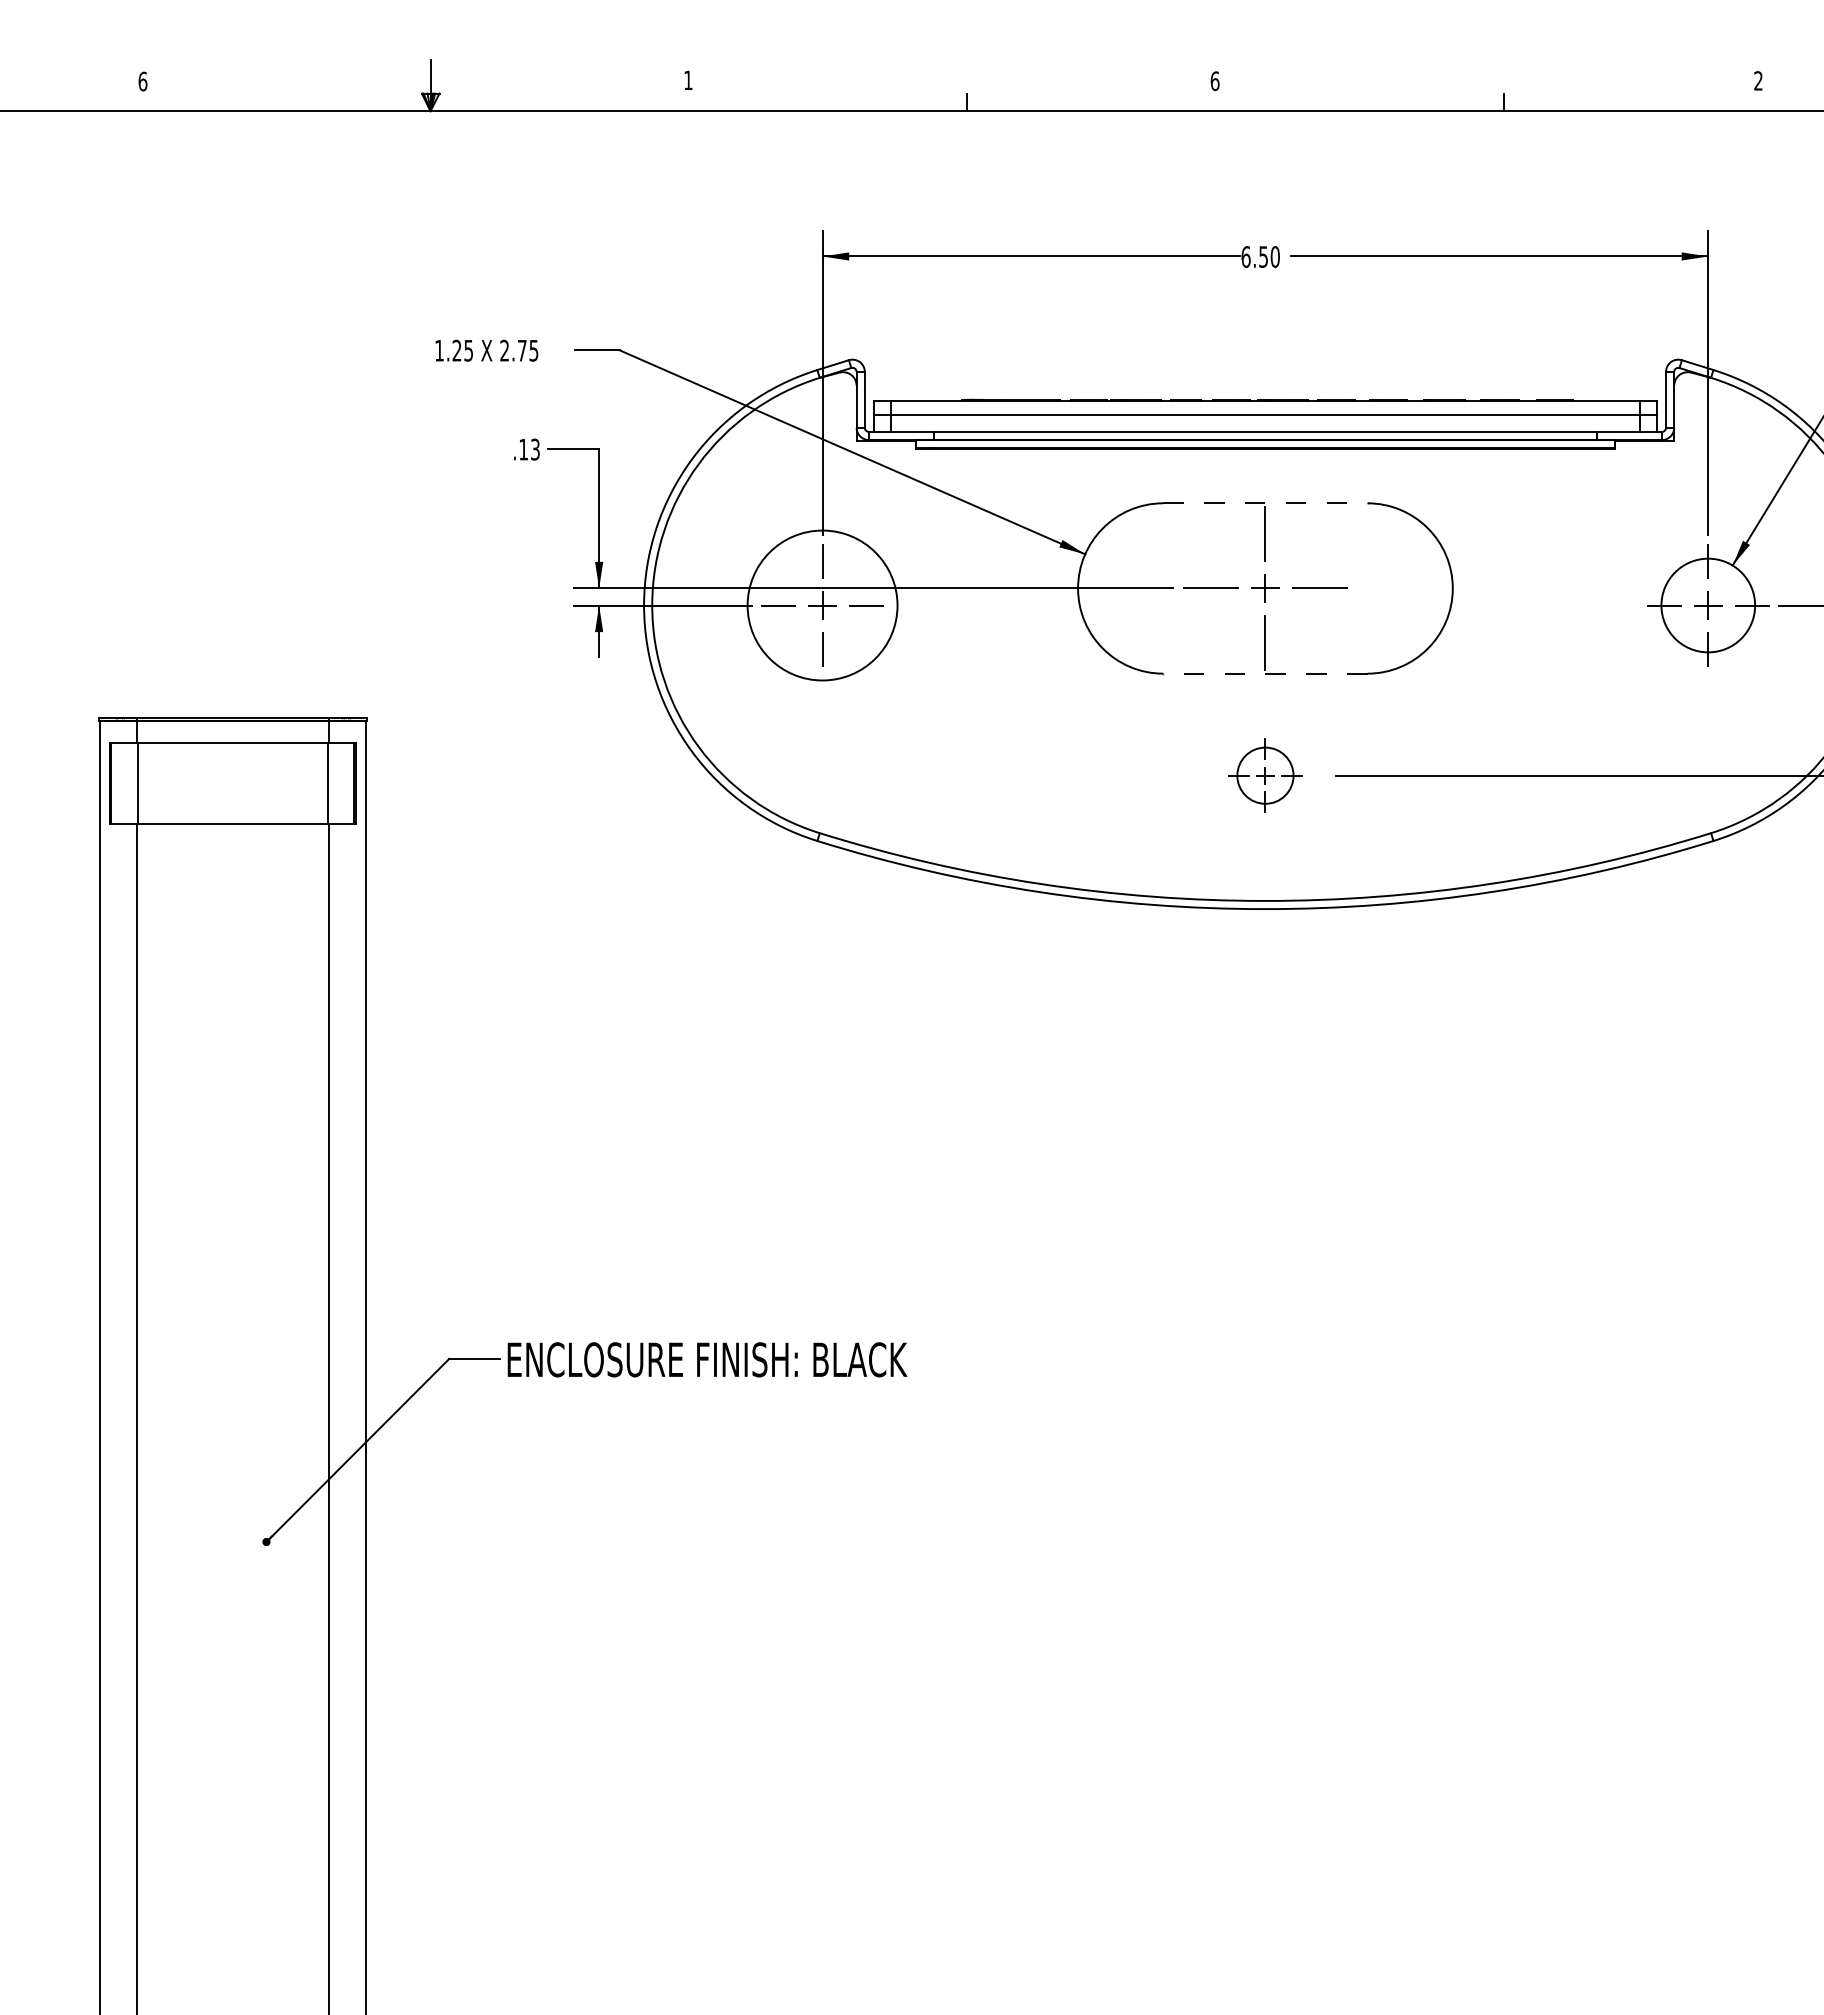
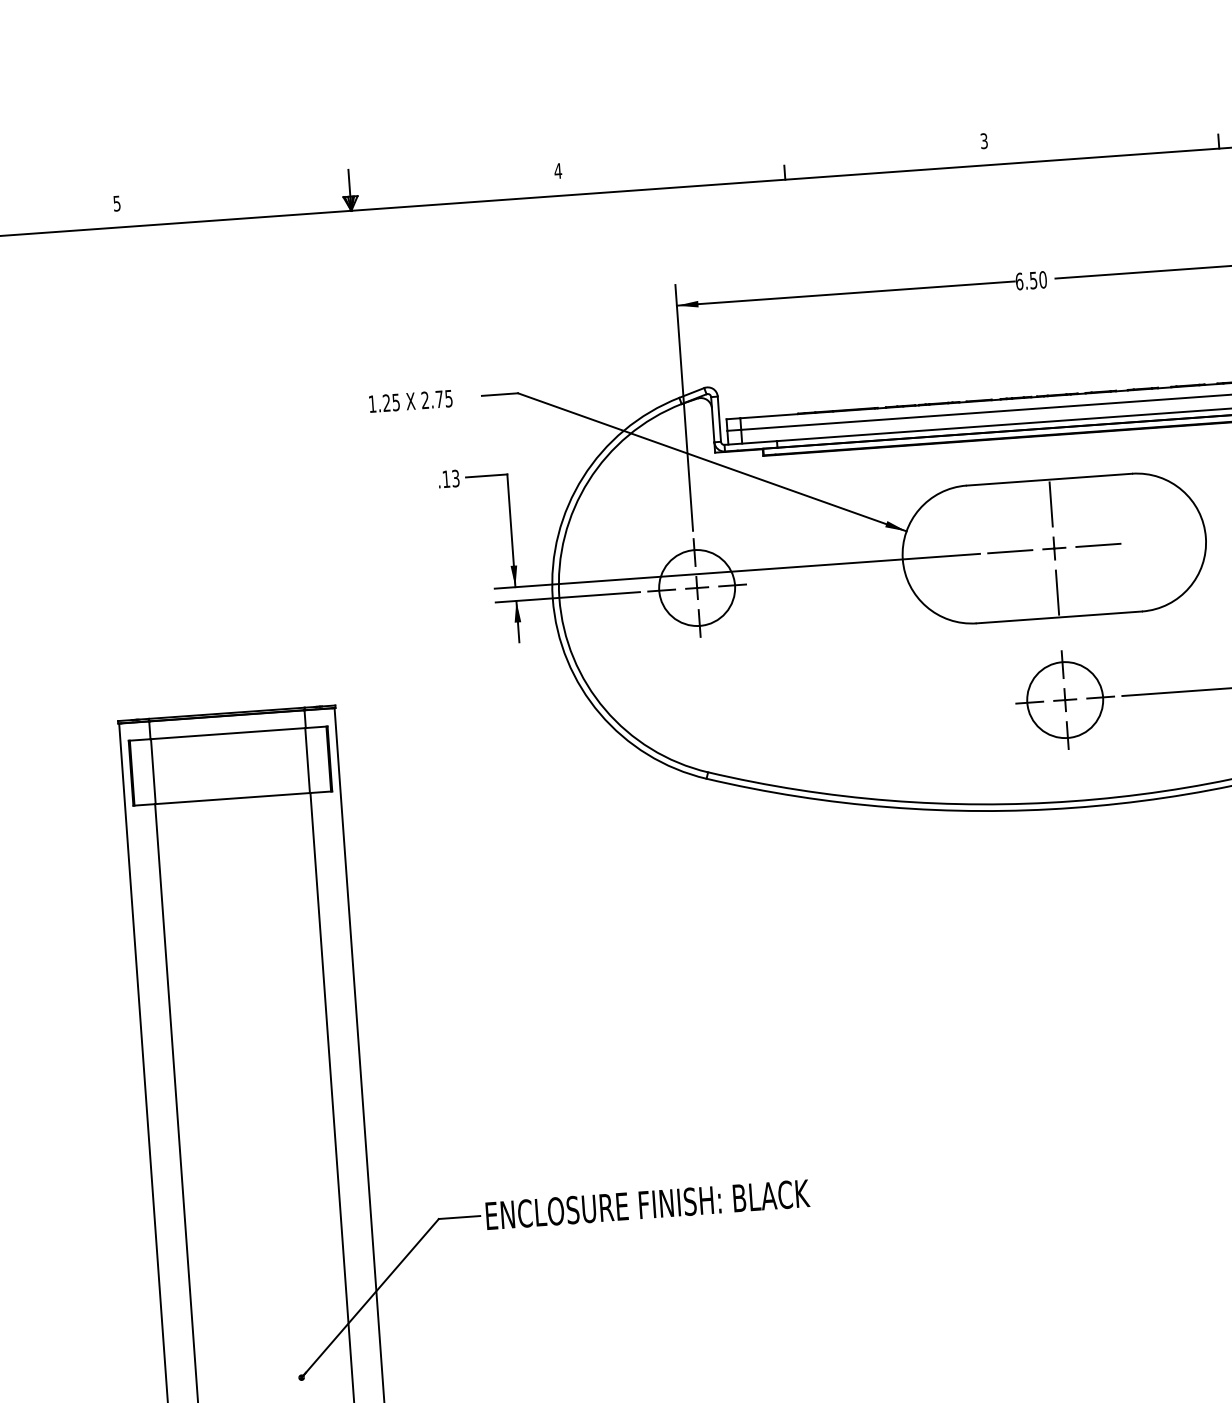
text: (688, 79) -> (558, 170), 1 -> 4
text: (142, 81) -> (116, 203), 6 -> 5
text: (1214, 81) -> (983, 141), 6 -> 3
line: (1265, 503) -> (1049, 479), dashed -> solid
circle: (822, 605) -> (697, 588), size x0.62
line: (1264, 673) -> (1058, 617), dashed -> solid
part: (1265, 775) -> (1065, 699), size x1.67

